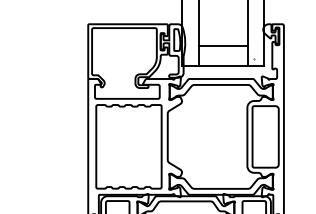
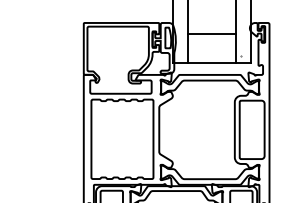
line: (222, 45) -> (211, 33), moved

